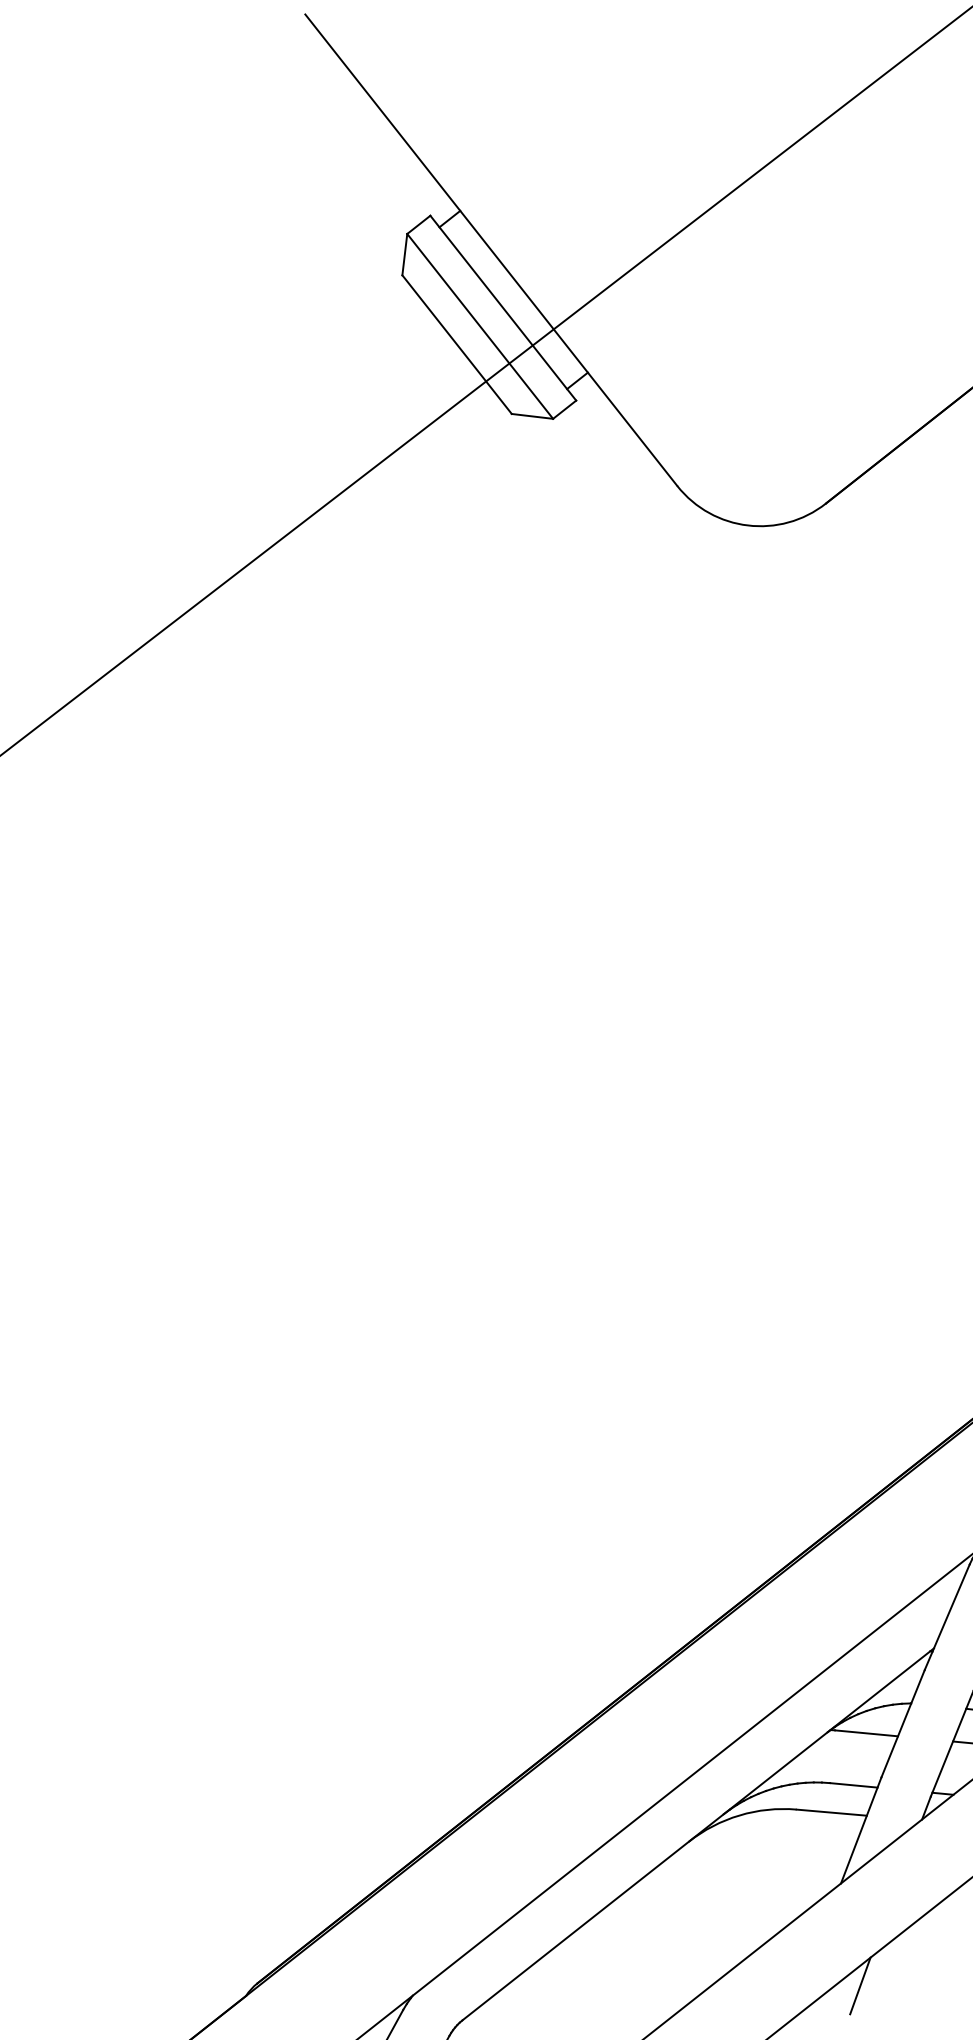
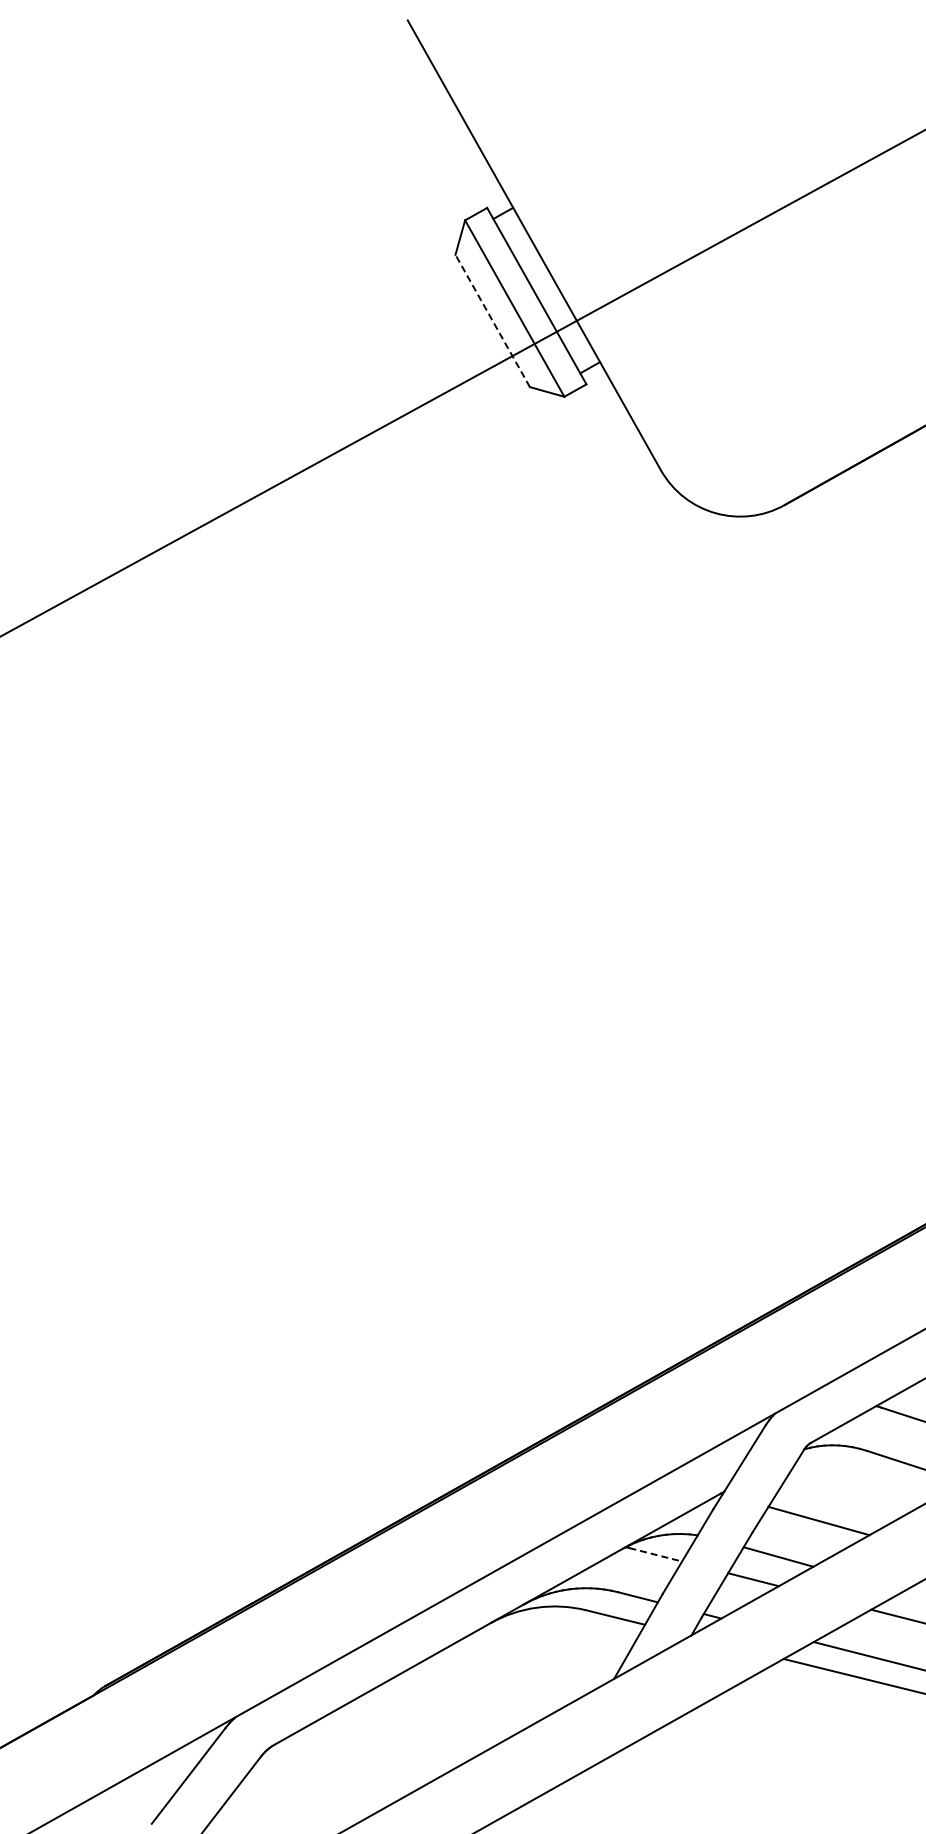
line: (456, 344) -> (492, 320), solid -> dashed
line: (867, 1732) -> (656, 1554), solid -> dashed
line: (859, 1985) -> (616, 1768), removed

